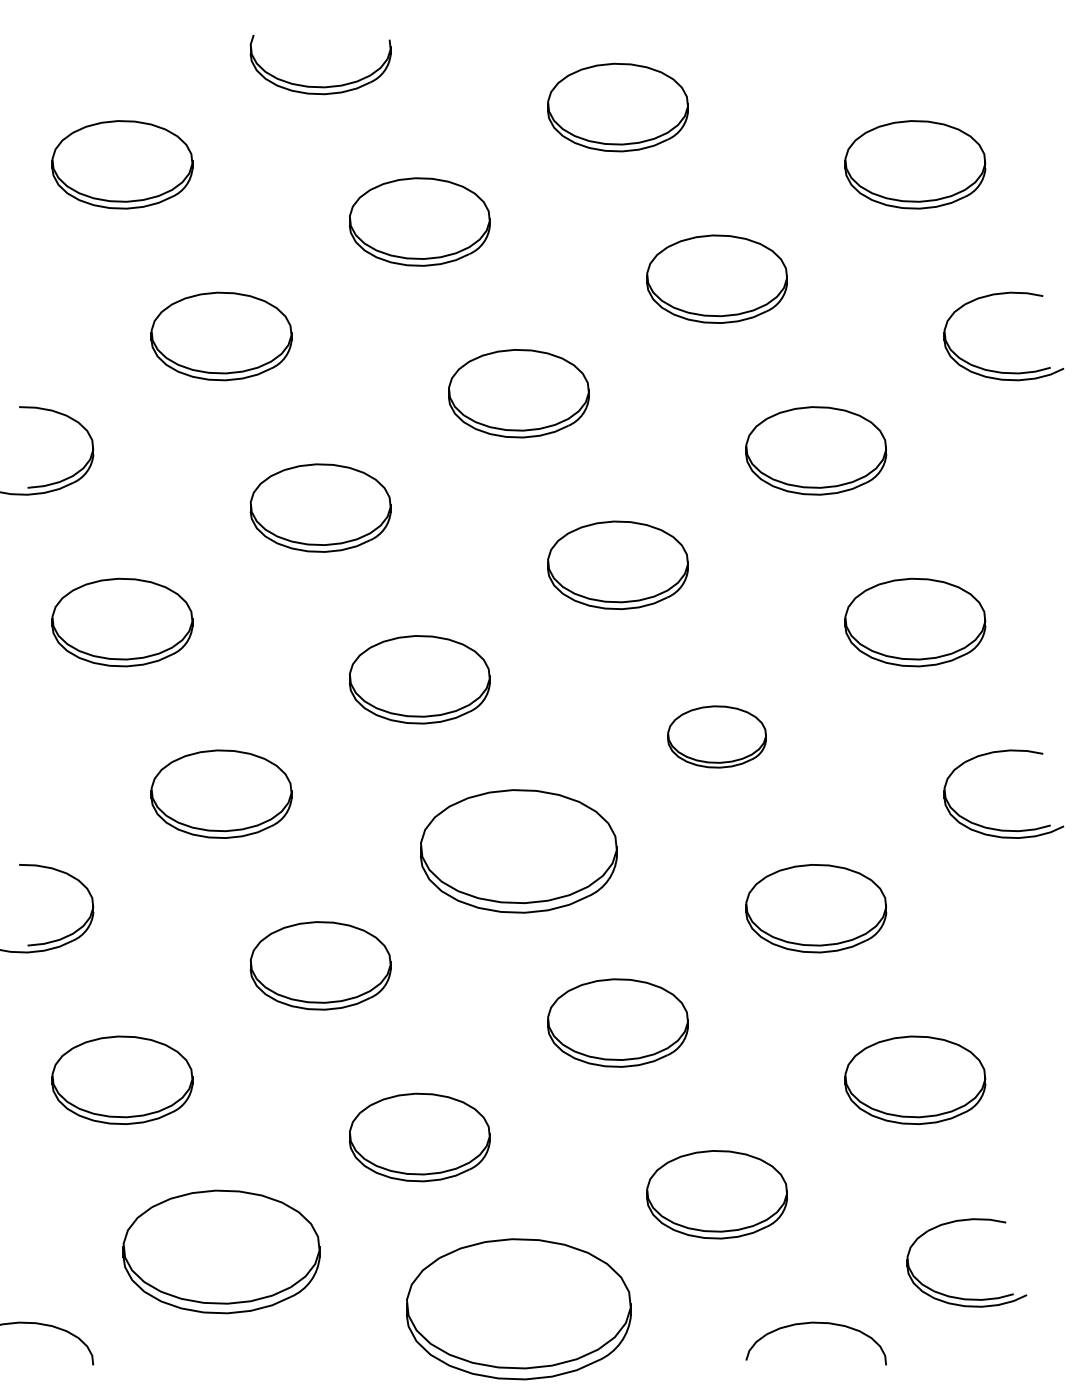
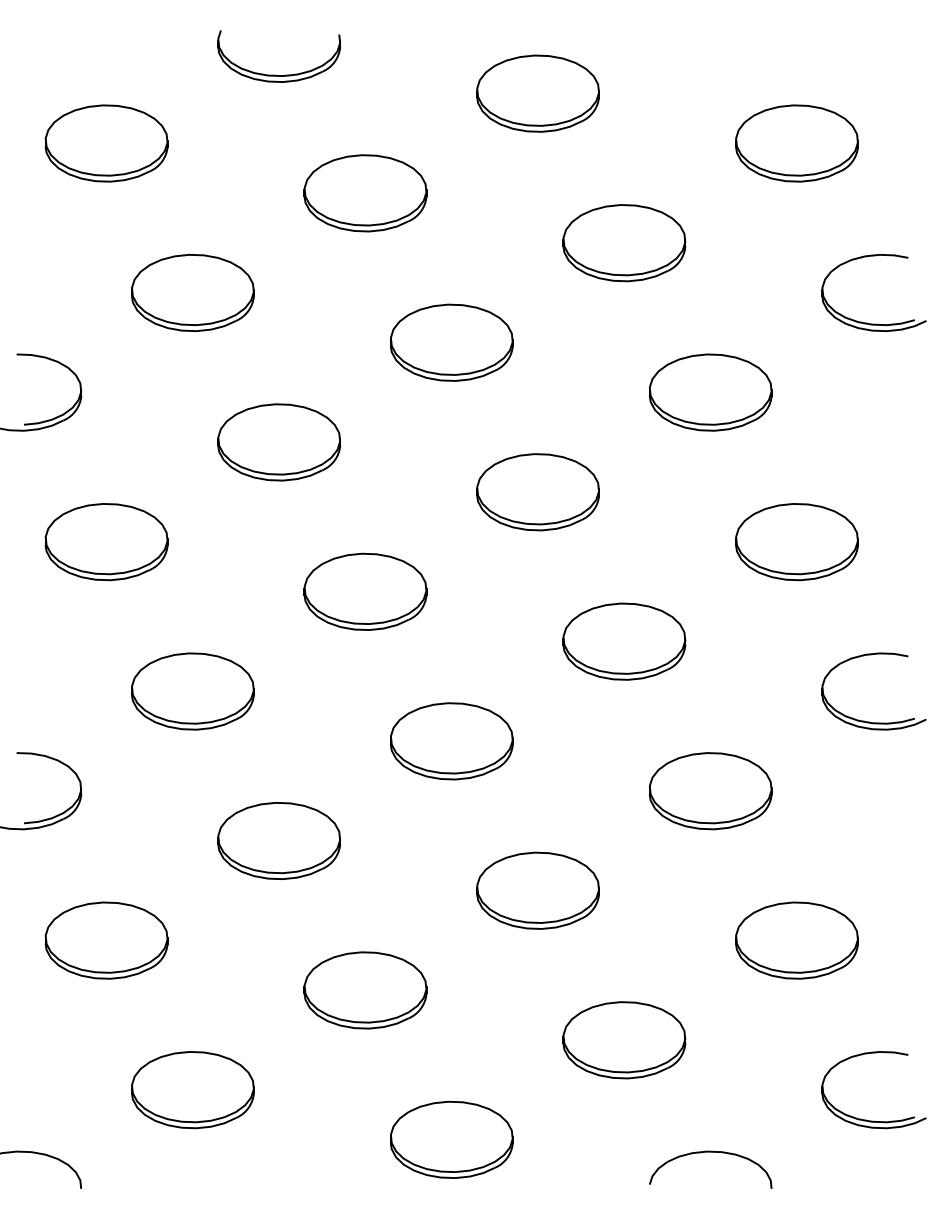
part: (716, 736) -> (623, 641), size x1.43
part: (518, 851) -> (451, 741), size x0.71
part: (221, 1251) -> (192, 1089), size x0.71
part: (961, 1297) -> (869, 1120), moved
part: (518, 1308) -> (451, 1139), size x0.62

